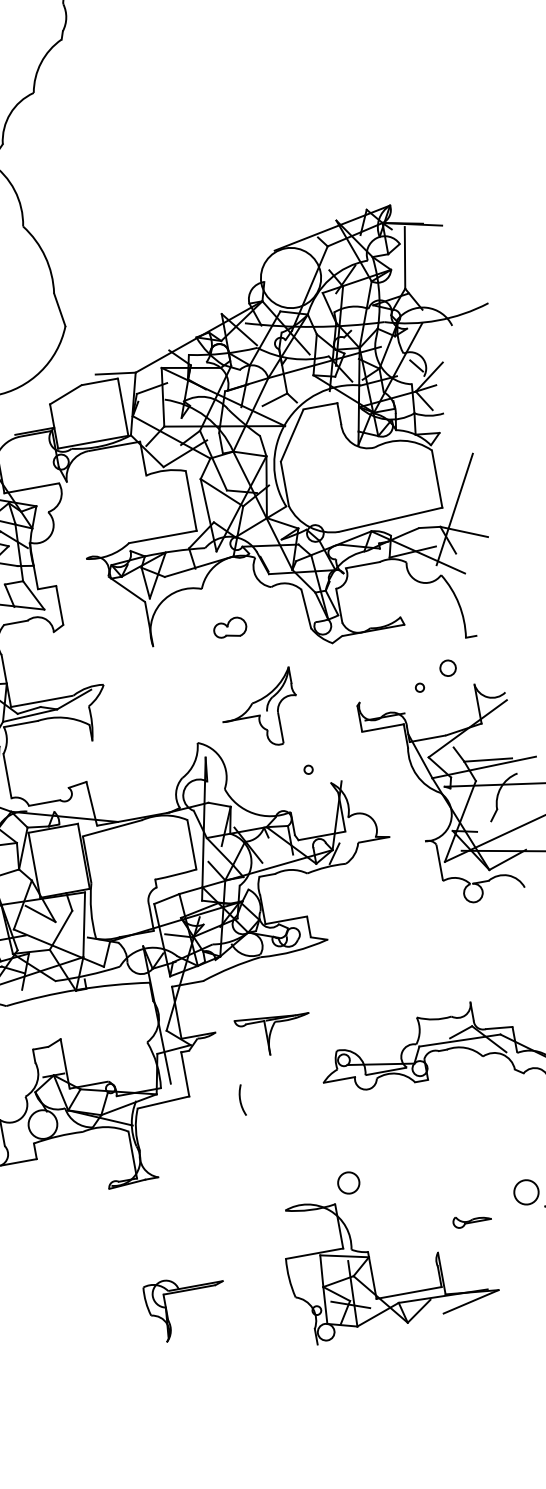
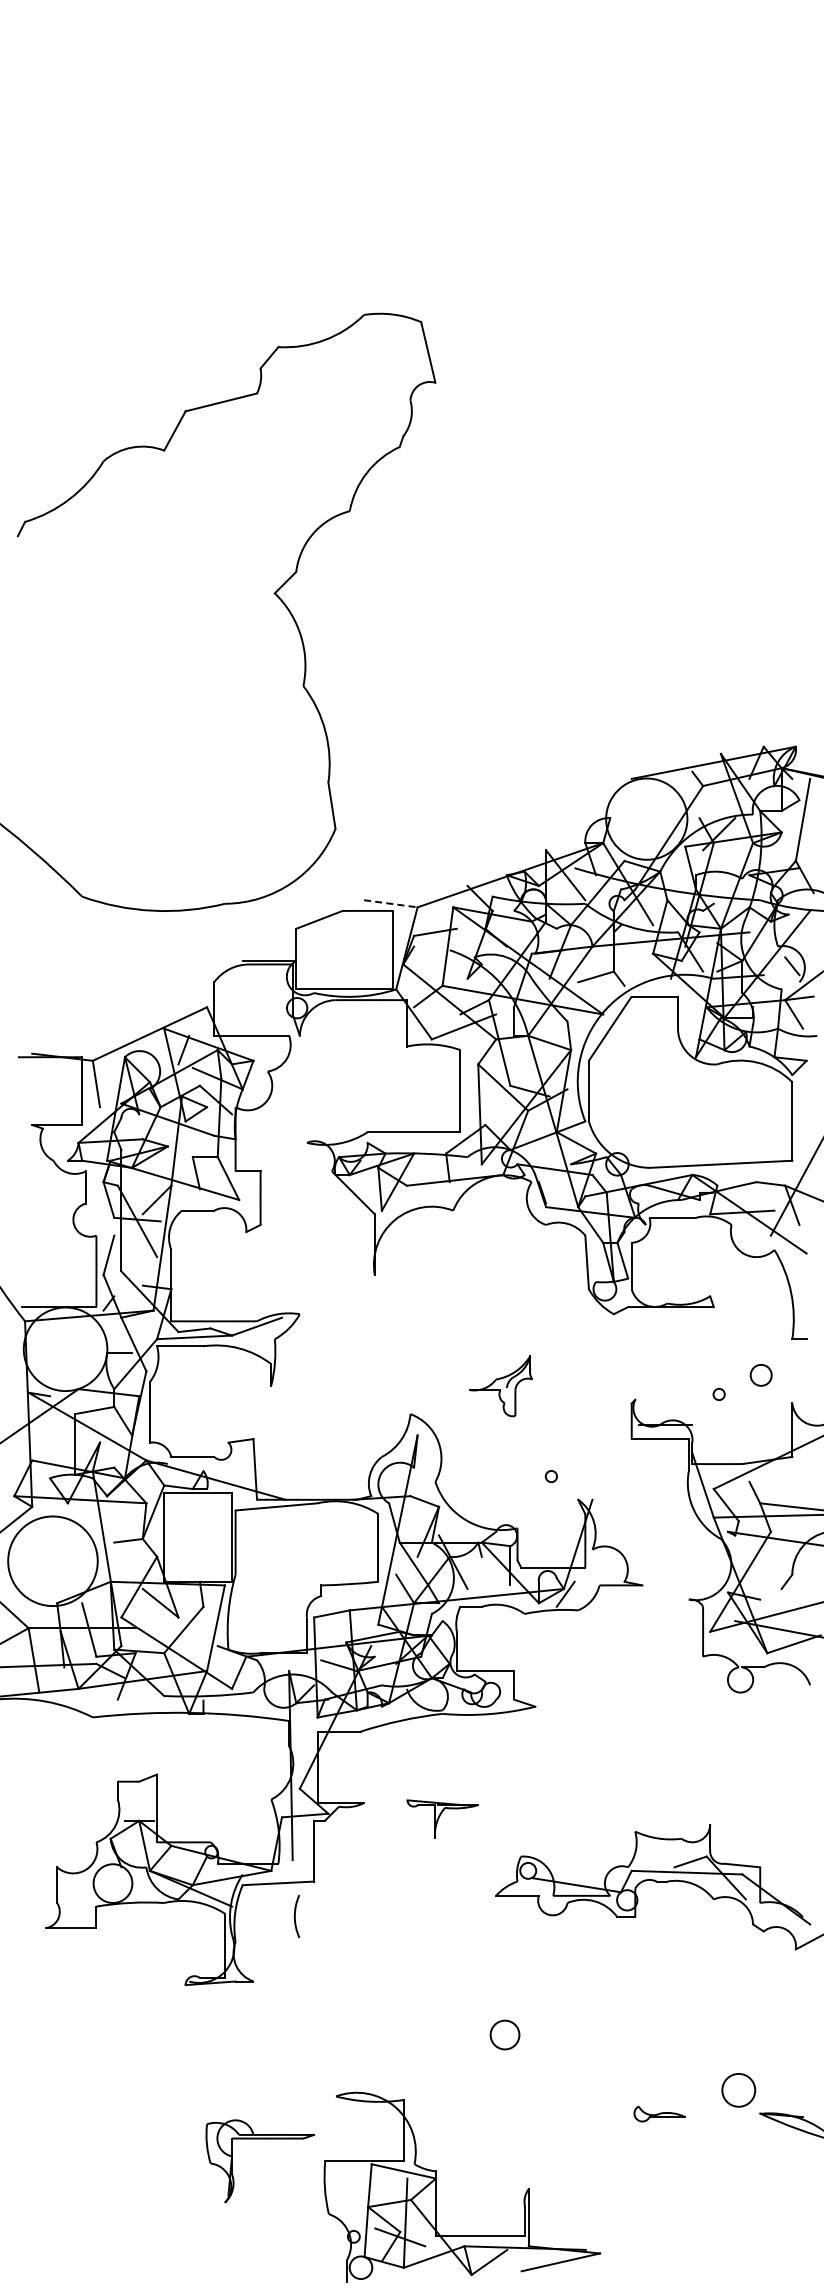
line: (116, 373) -> (391, 903), solid -> dashed
part: (230, 628) -> (481, 1269), removed
part: (260, 710) -> (501, 1386), size x0.6
part: (274, 1033) -> (442, 1818), size x0.7
arc: (240, 1099) -> (295, 1915), moved
part: (370, 1263) -> (436, 2186), moved

